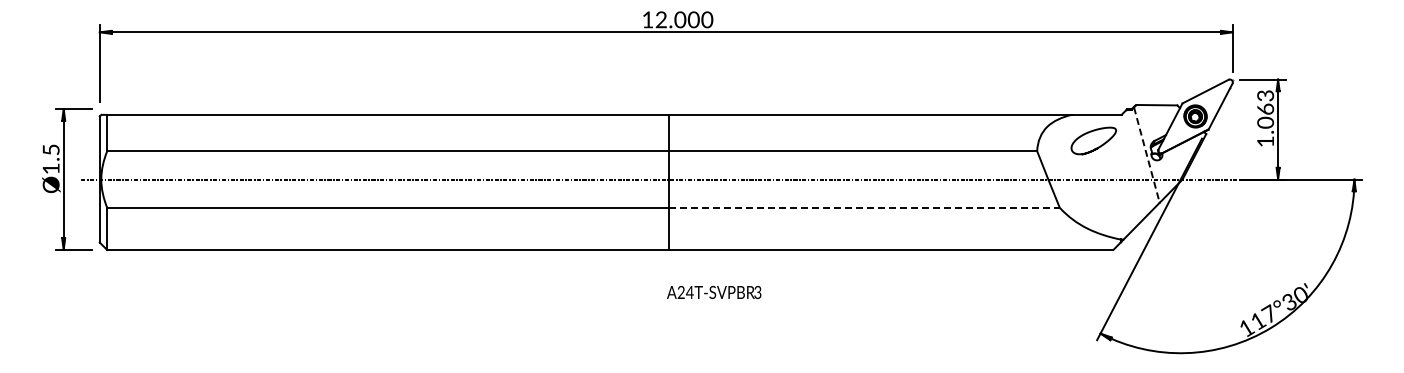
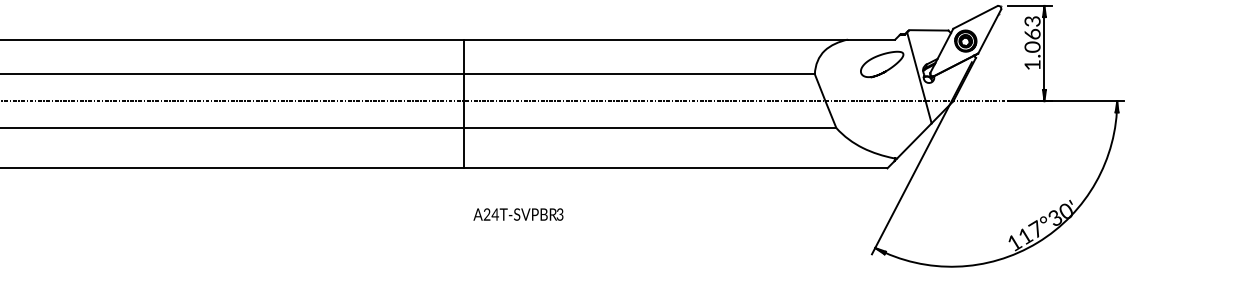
curve: (1096, 147) -> (884, 70), moved
line: (1147, 155) -> (919, 78), dashed -> solid
line: (864, 207) -> (650, 127), dashed -> solid
text: (714, 292) -> (518, 214), moved

